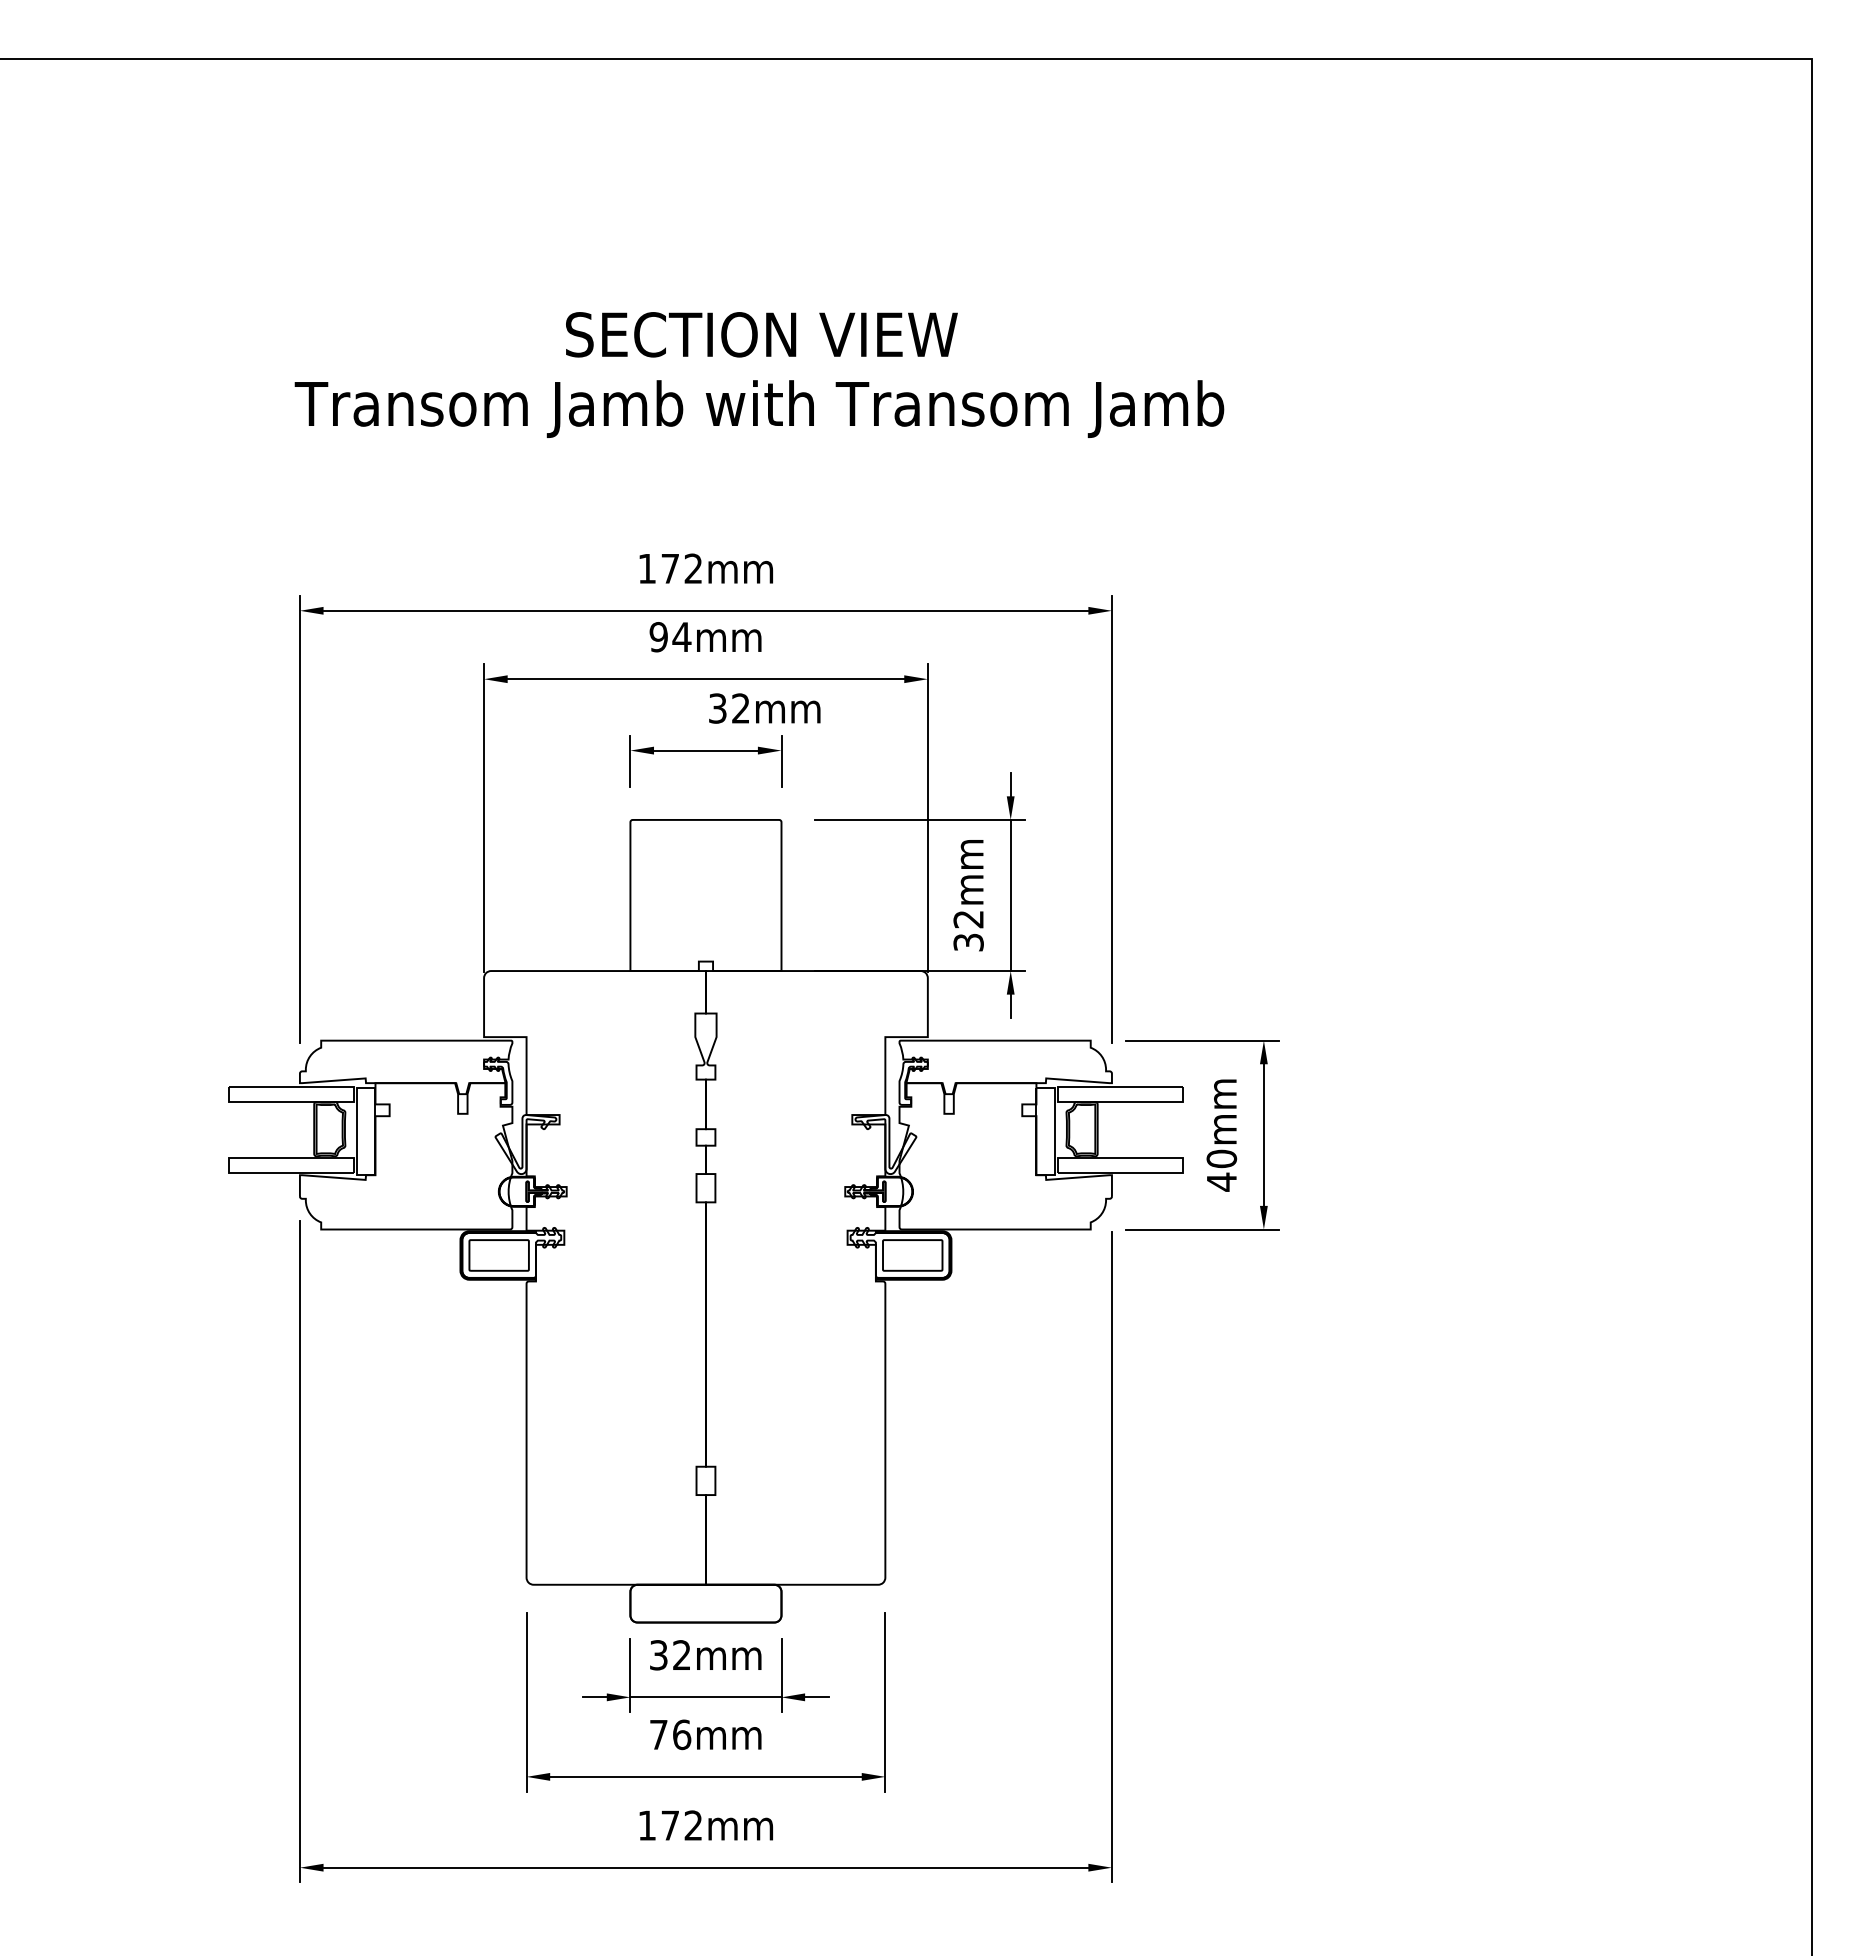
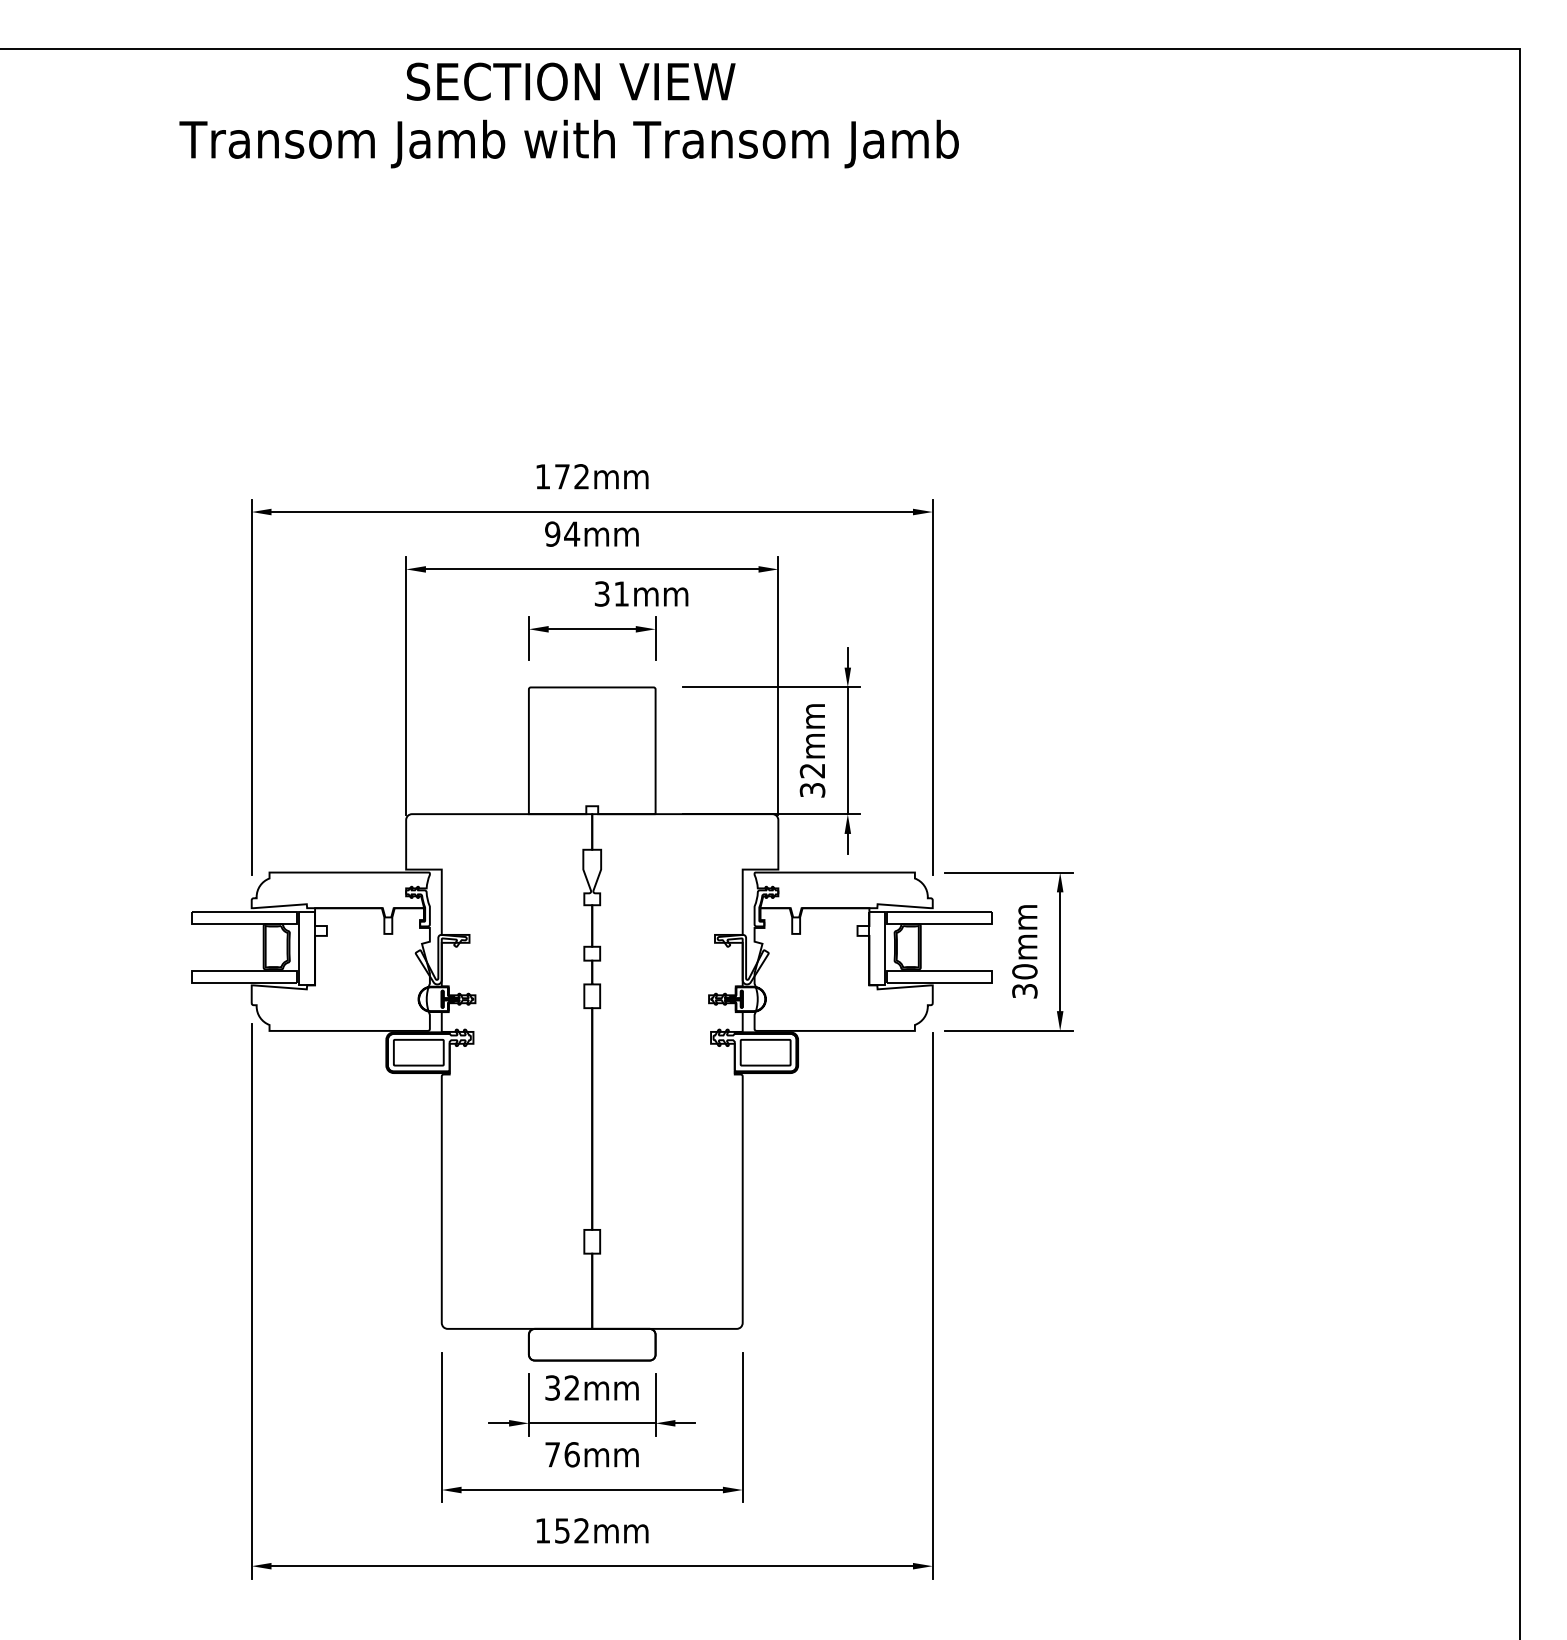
text: (759, 374) -> (569, 115), moved
text: (740, 708) -> (621, 593), 32mm -> 31mm
text: (1221, 1181) -> (1024, 990), 40mm -> 30mm
text: (669, 1825) -> (561, 1530), 172mm -> 152mm

